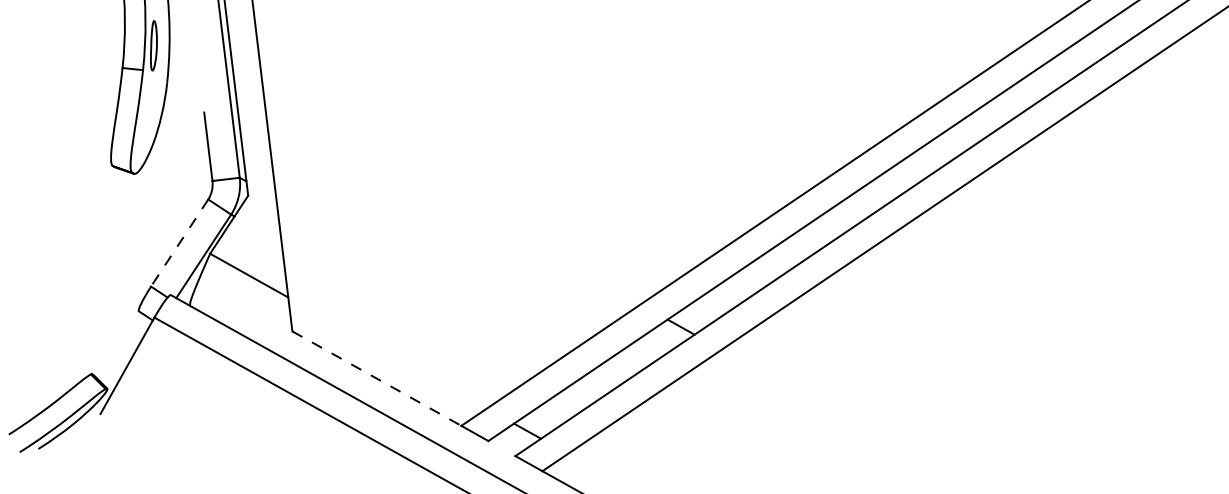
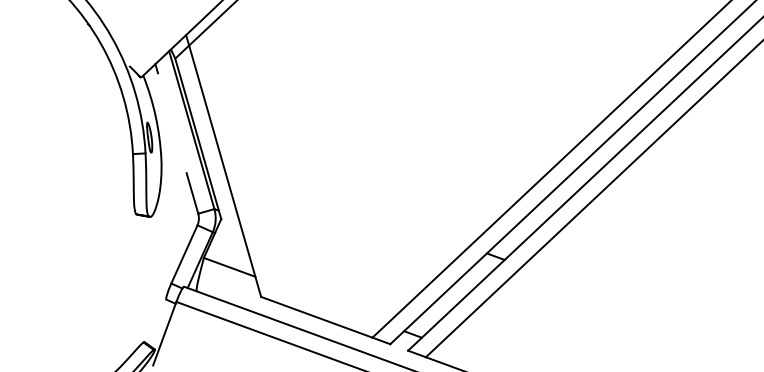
line: (179, 243) -> (184, 254), dashed -> solid
line: (377, 379) -> (317, 317), dashed -> solid

